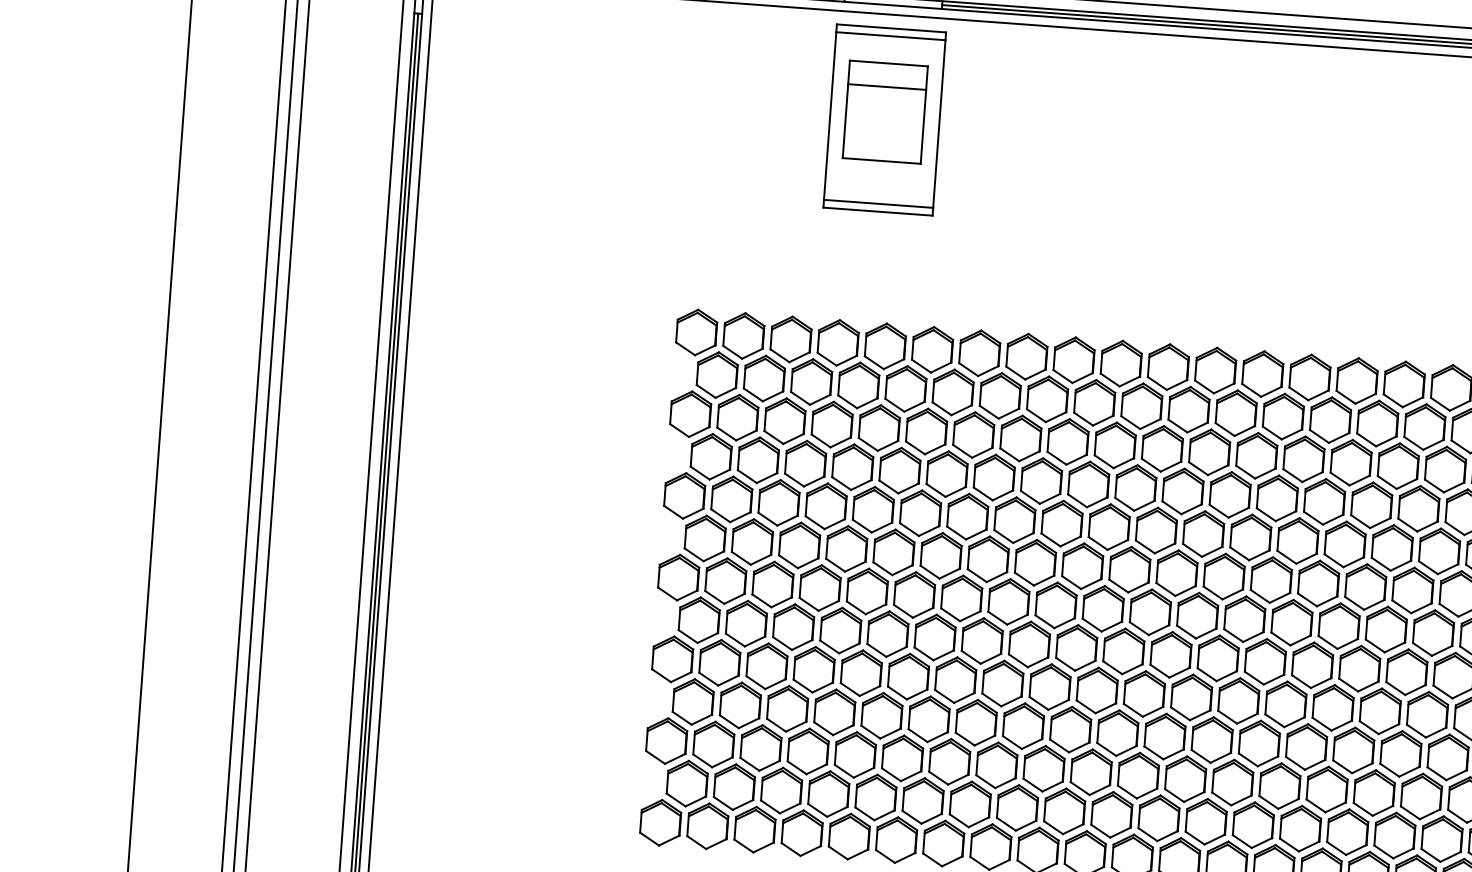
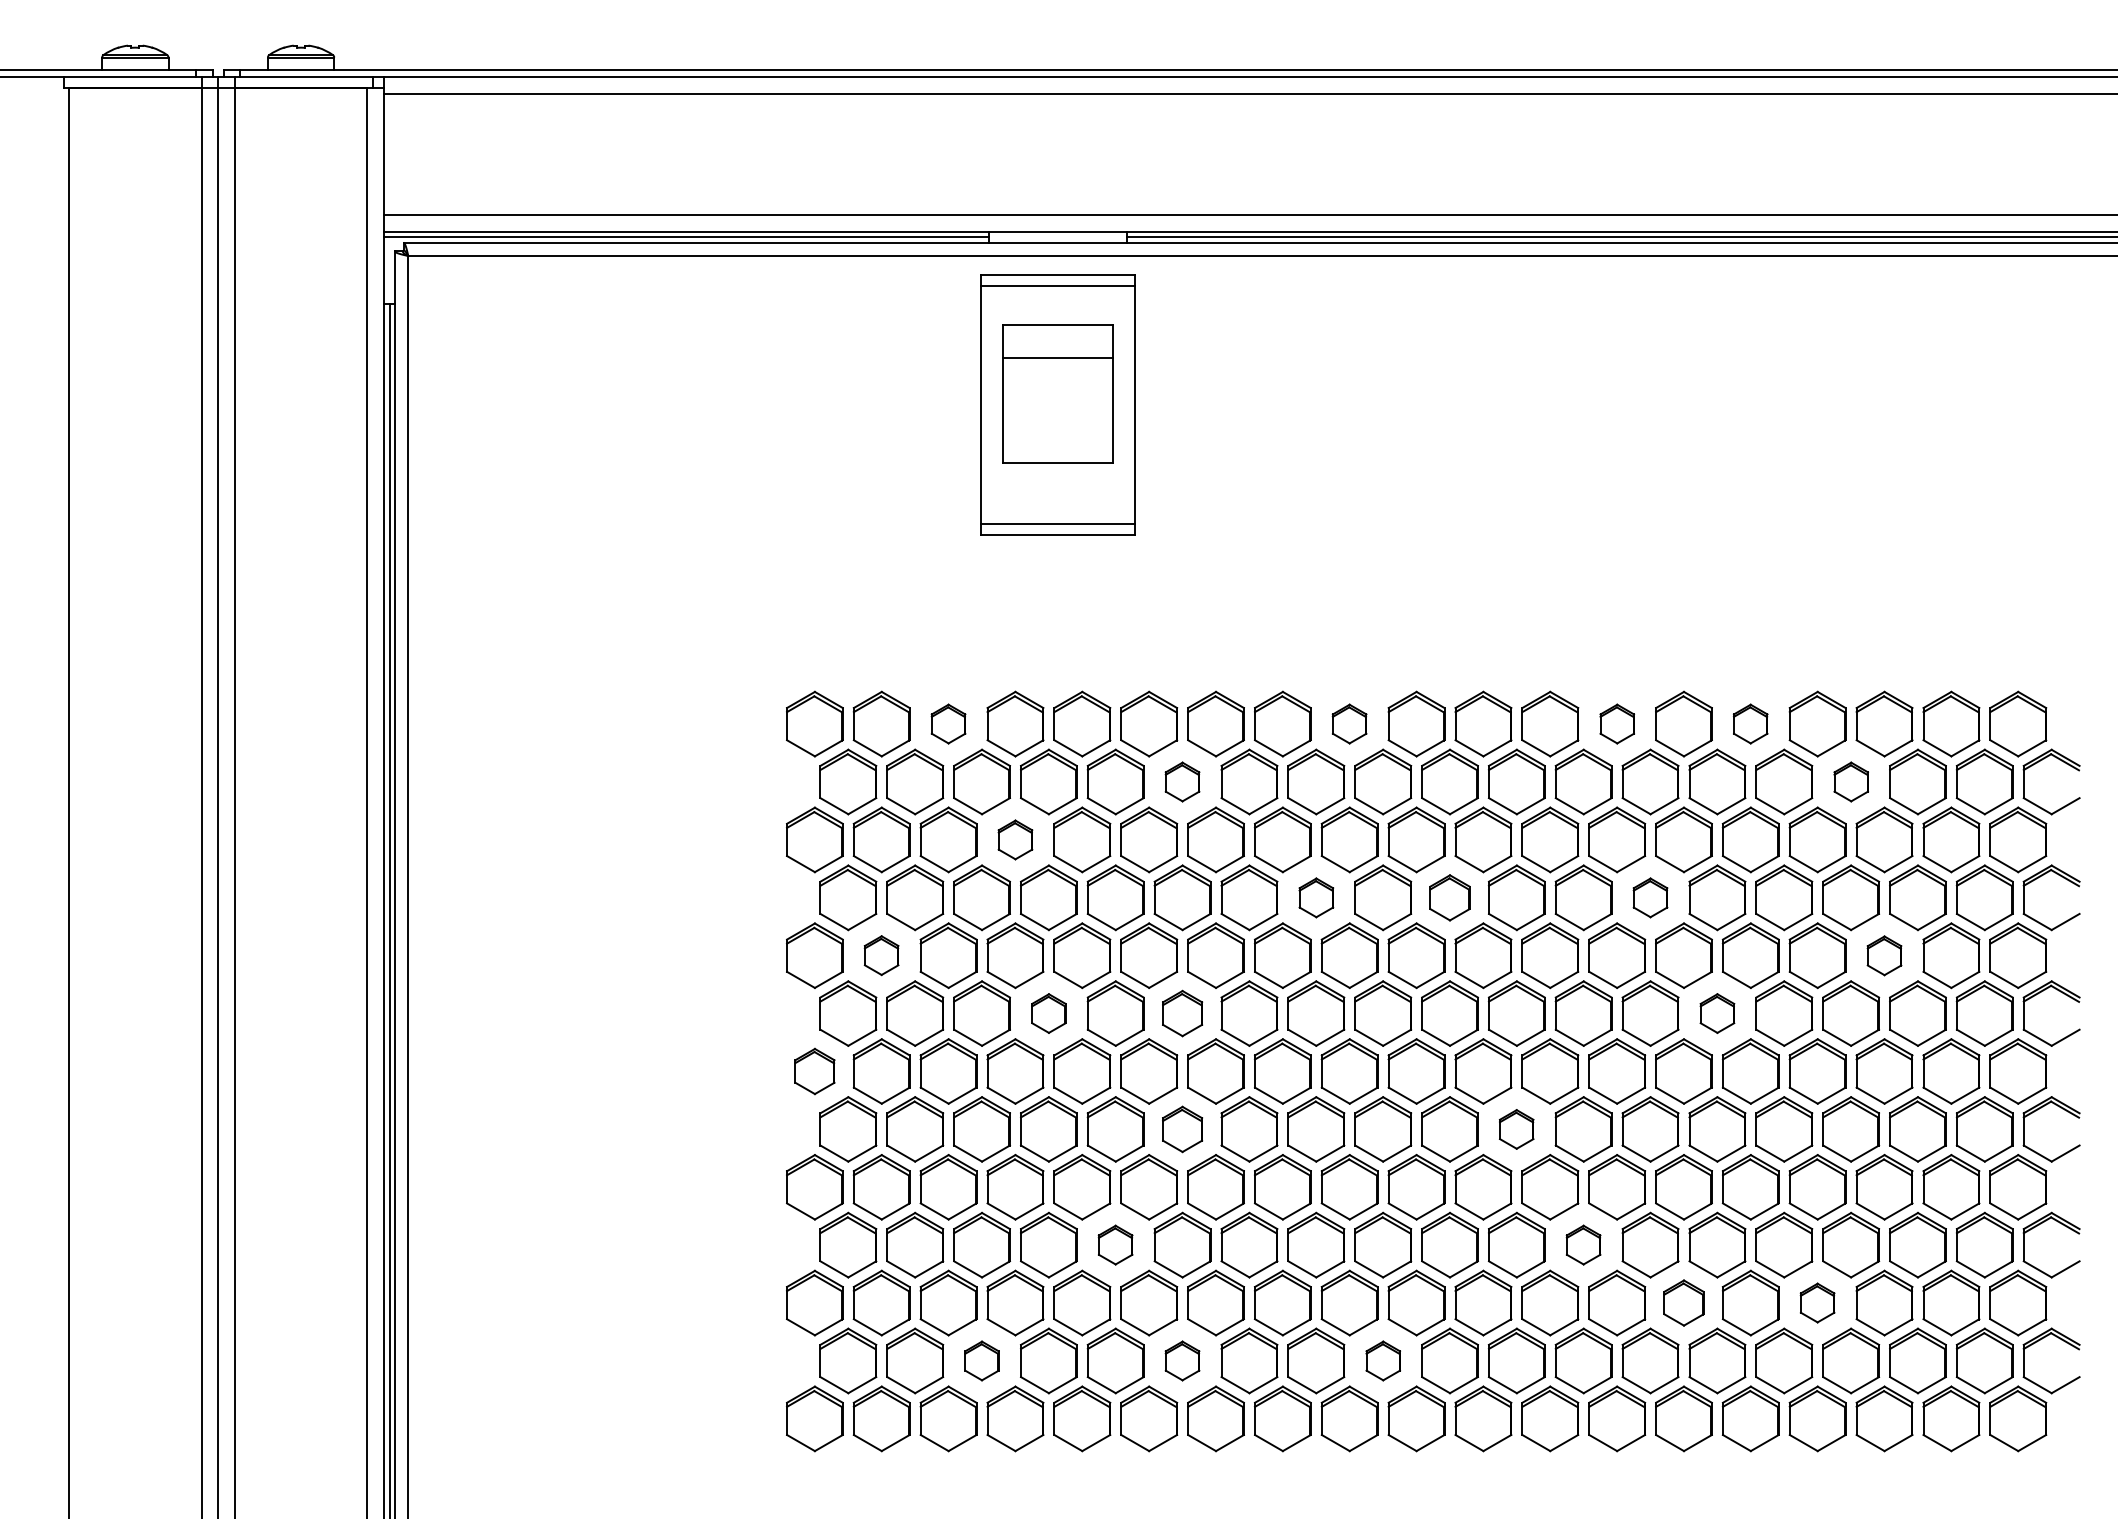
part: (790, 338) -> (948, 723), size x0.6
part: (1073, 359) -> (1349, 723), size x0.6
part: (1263, 373) -> (1617, 723), size x0.6
part: (1356, 380) -> (1750, 723), size x0.6
part: (953, 392) -> (1182, 781), size x0.6
part: (832, 424) -> (1015, 839), size x0.6
part: (1425, 426) -> (1851, 781), size x0.6
part: (1041, 480) -> (1316, 897), size x0.6
part: (1135, 487) -> (1449, 897), size x0.7
part: (1277, 498) -> (1650, 897), size x0.6
part: (731, 499) -> (881, 955), size x0.6
part: (846, 548) -> (1048, 1013), size x0.6
part: (1439, 551) -> (1884, 955), size x0.6
part: (941, 555) -> (1182, 1013), size x0.7
part: (678, 577) -> (814, 1071), size x0.7
part: (1318, 583) -> (1717, 1013), size x0.6
part: (935, 637) -> (1182, 1129), size x0.7
part: (1170, 654) -> (1516, 1129), size x0.6
part: (881, 715) -> (1115, 1244), size x0.6
part: (1212, 739) -> (1583, 1244), size x0.6
part: (1279, 785) -> (1683, 1302), size x0.7
part: (781, 790) -> (981, 1360), size x0.6
part: (1374, 792) -> (1817, 1302), size x0.6
part: (923, 800) -> (1182, 1360), size x0.6
part: (1064, 811) -> (1383, 1360), size x0.6

